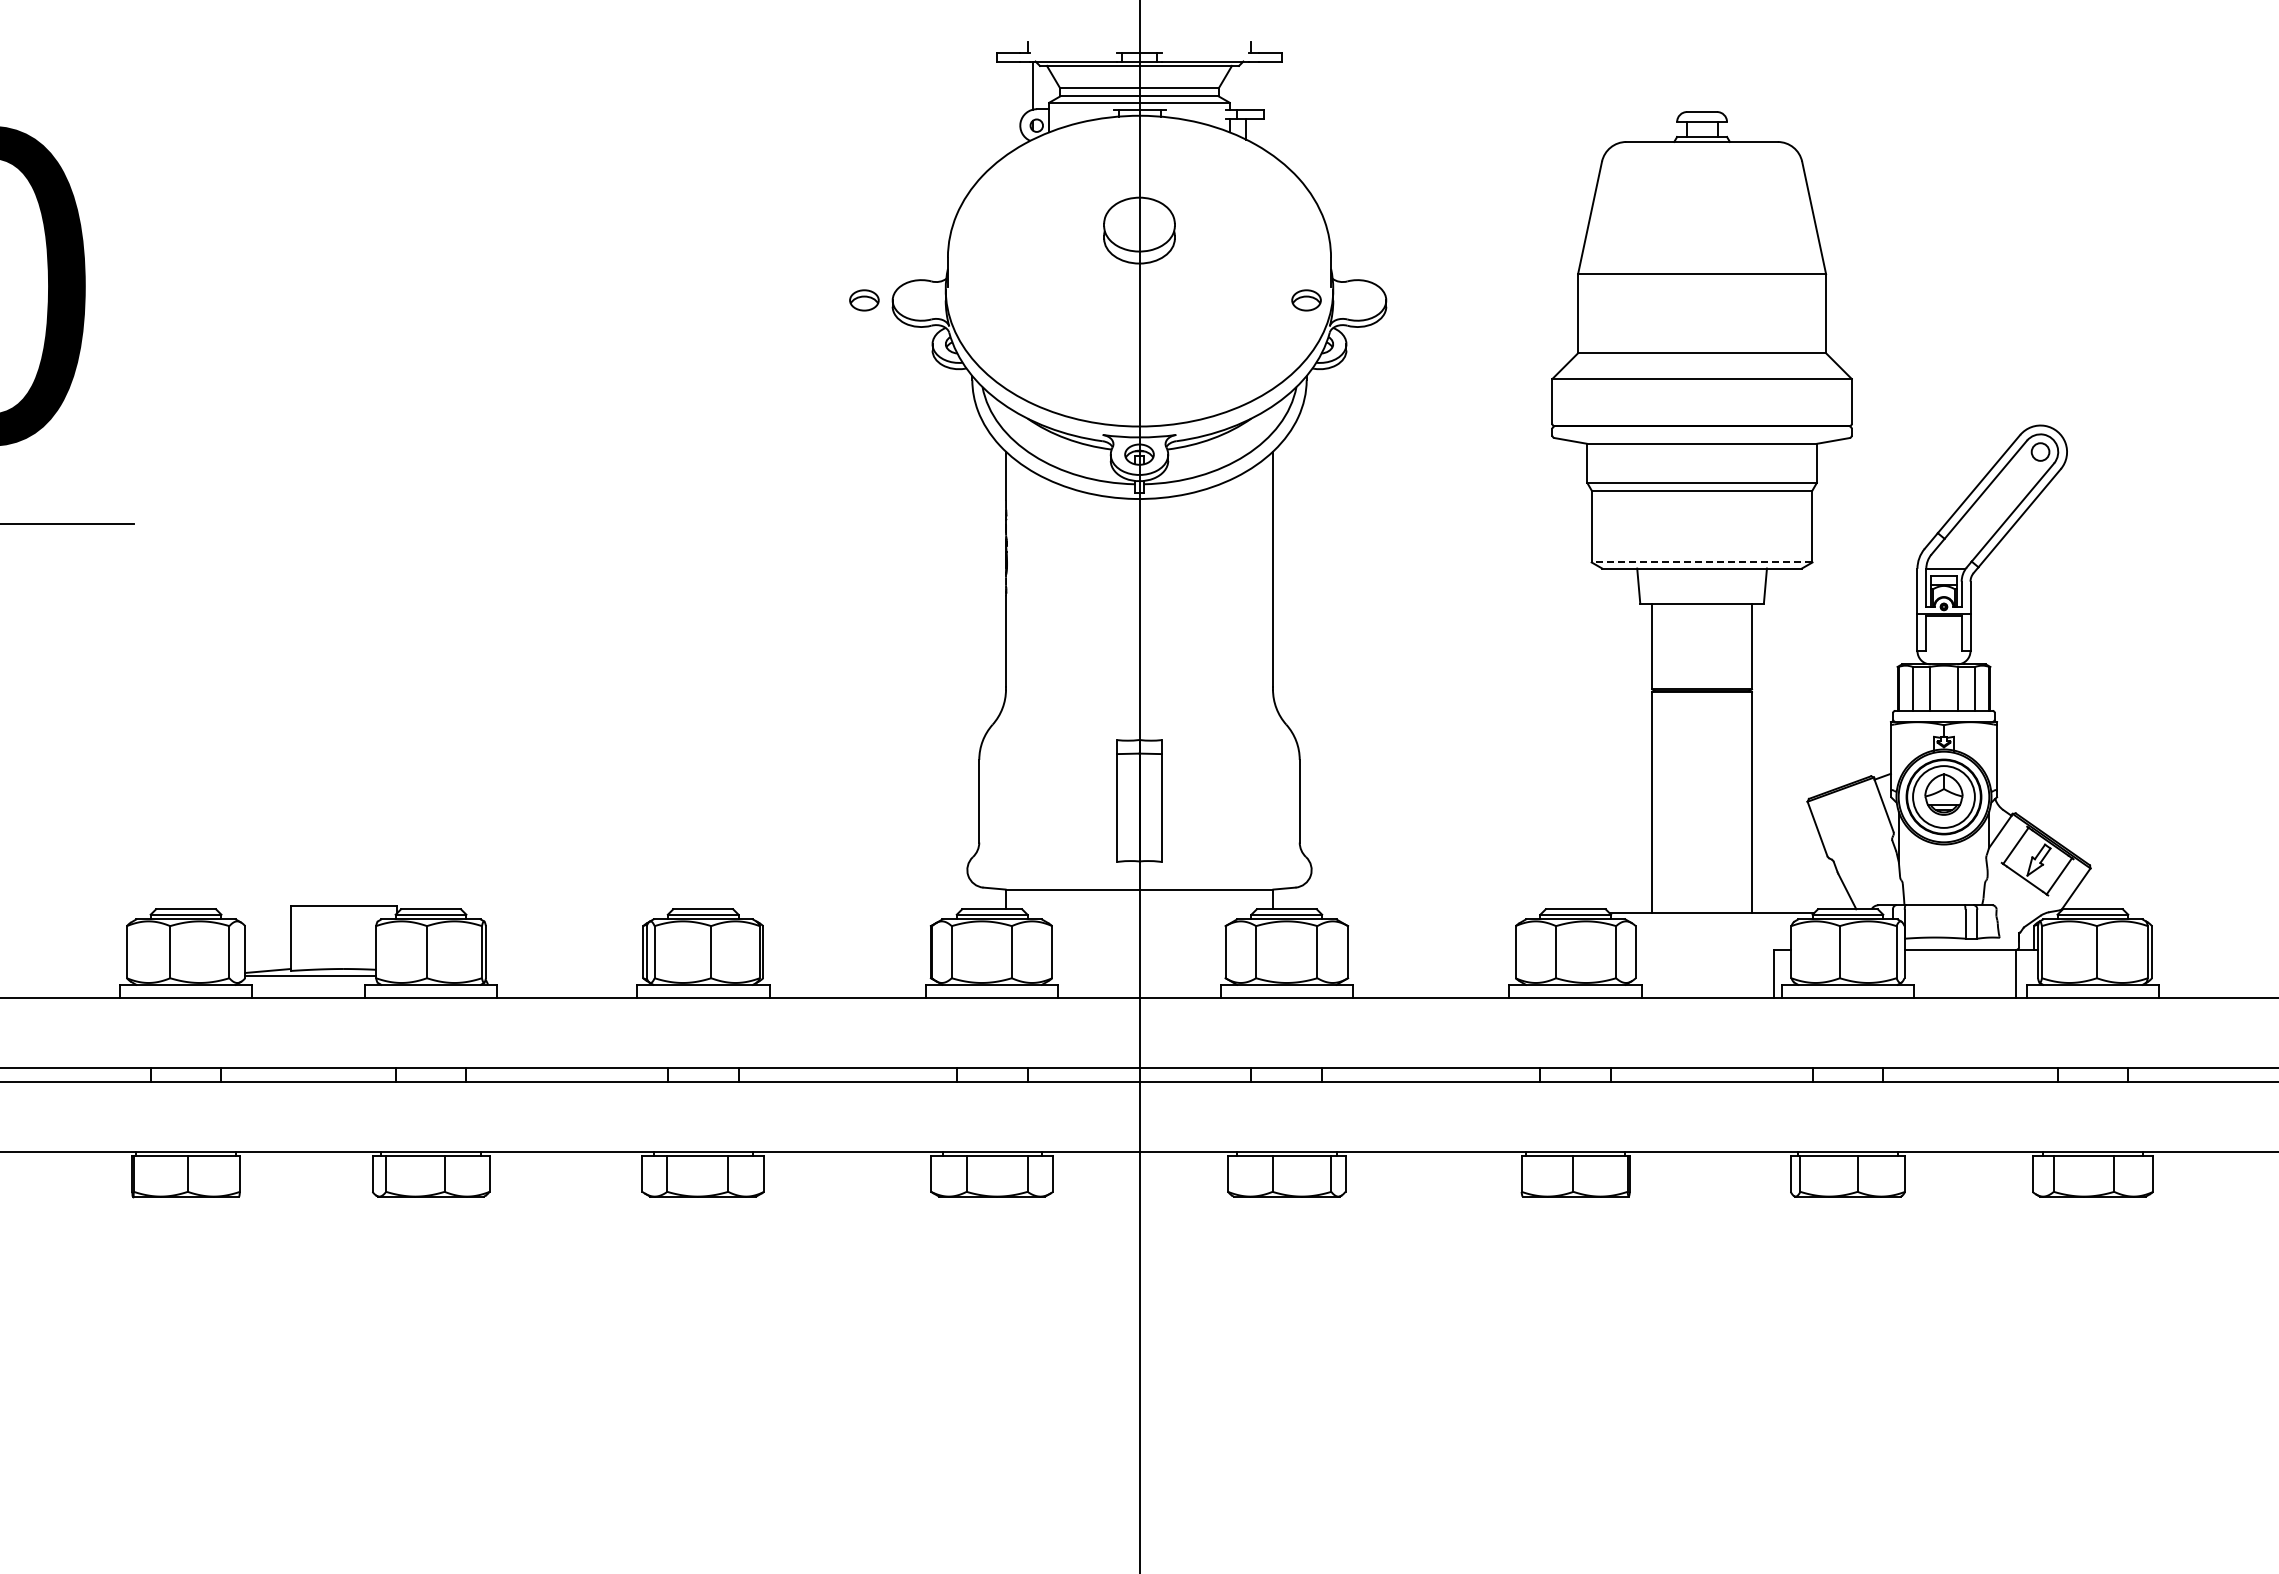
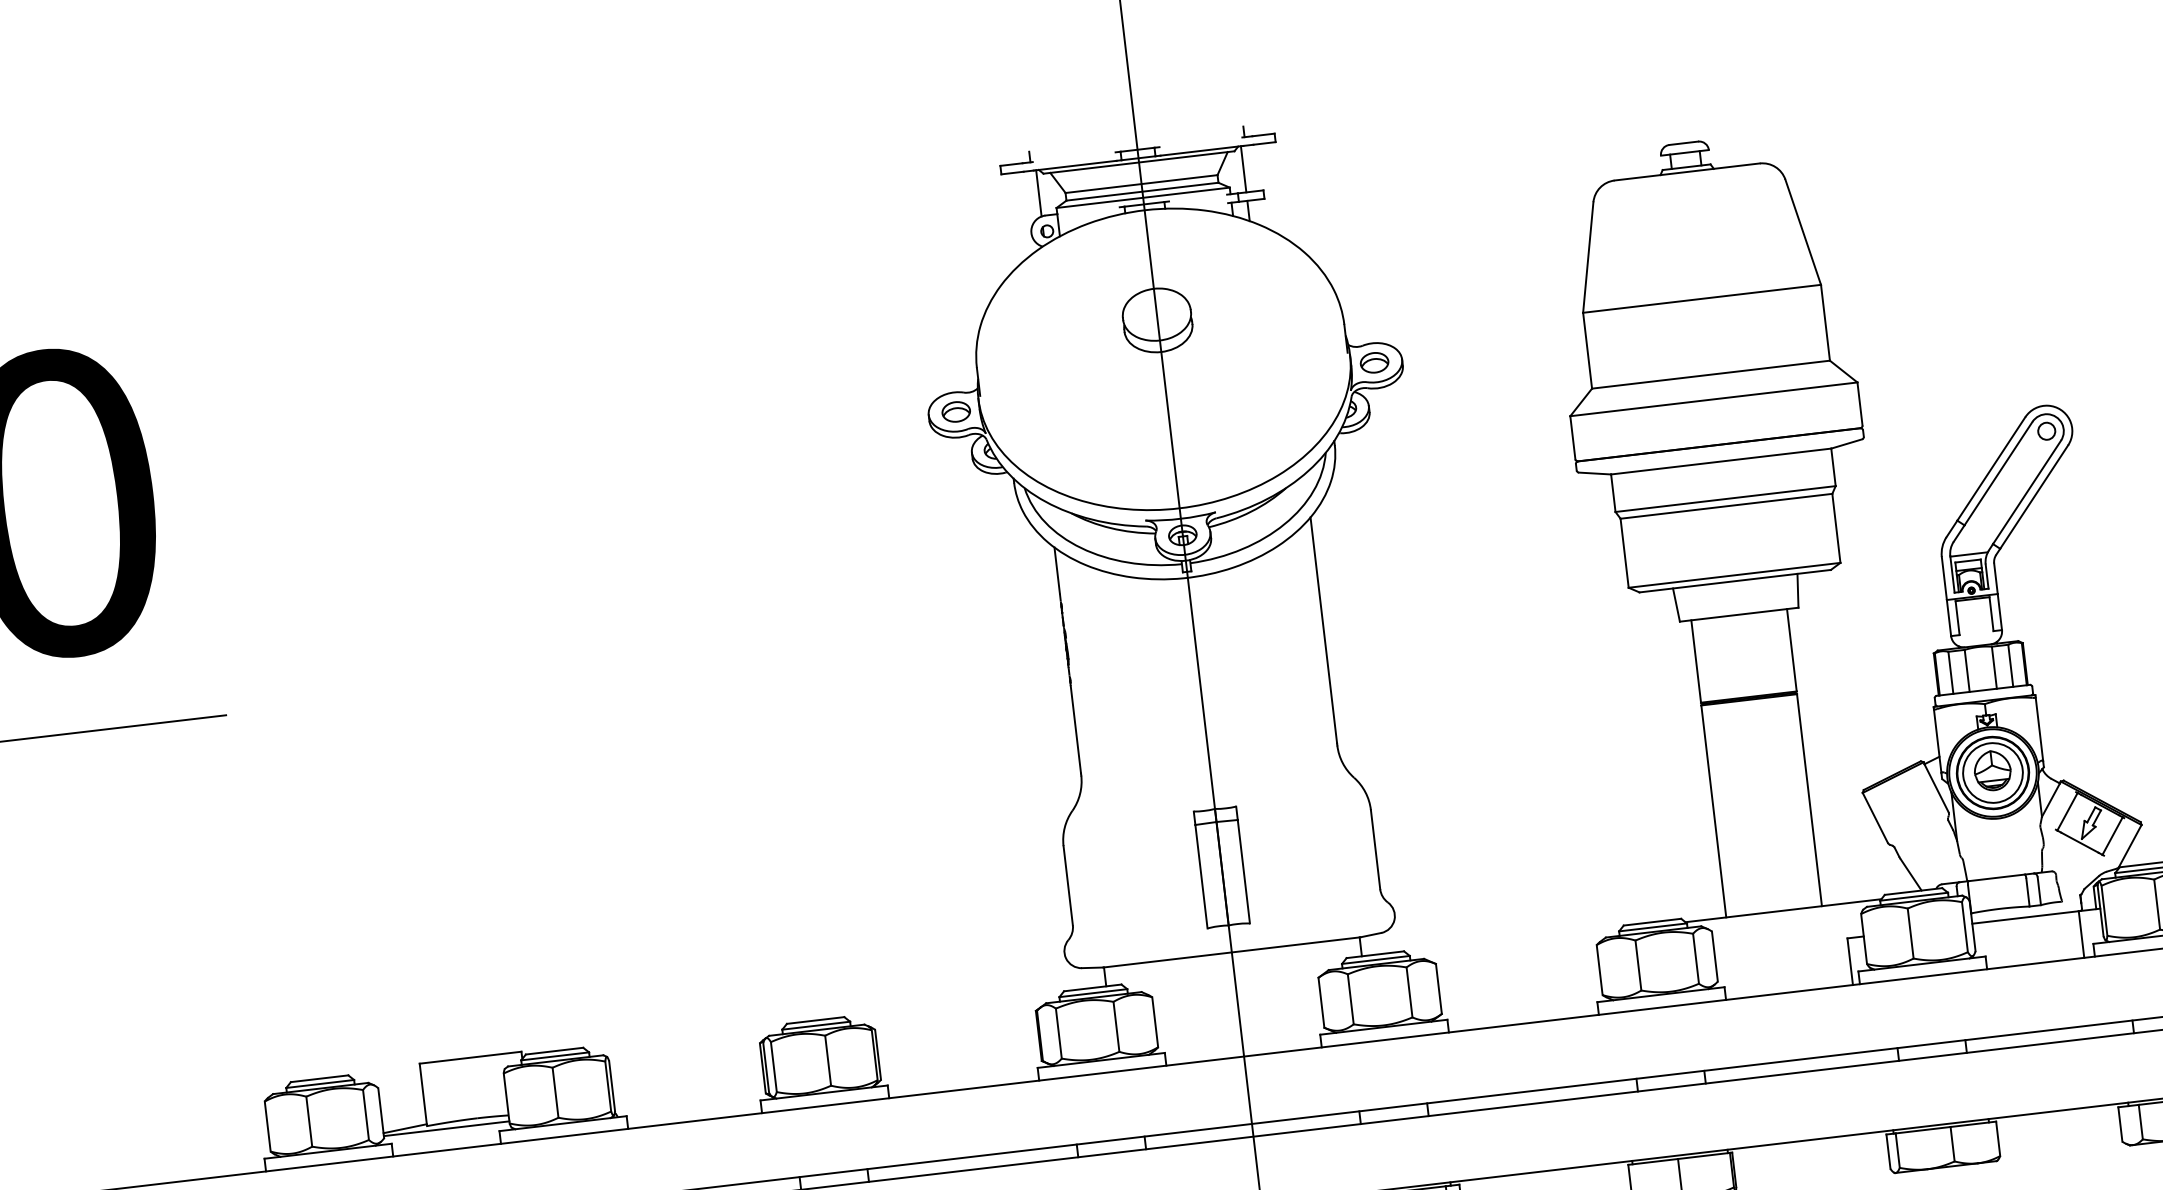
line: (1246, 85) -> (1243, 169), added
part: (864, 300) -> (956, 412), moved
part: (1306, 300) -> (1374, 362), moved
line: (1701, 562) -> (1734, 575), dashed -> solid

